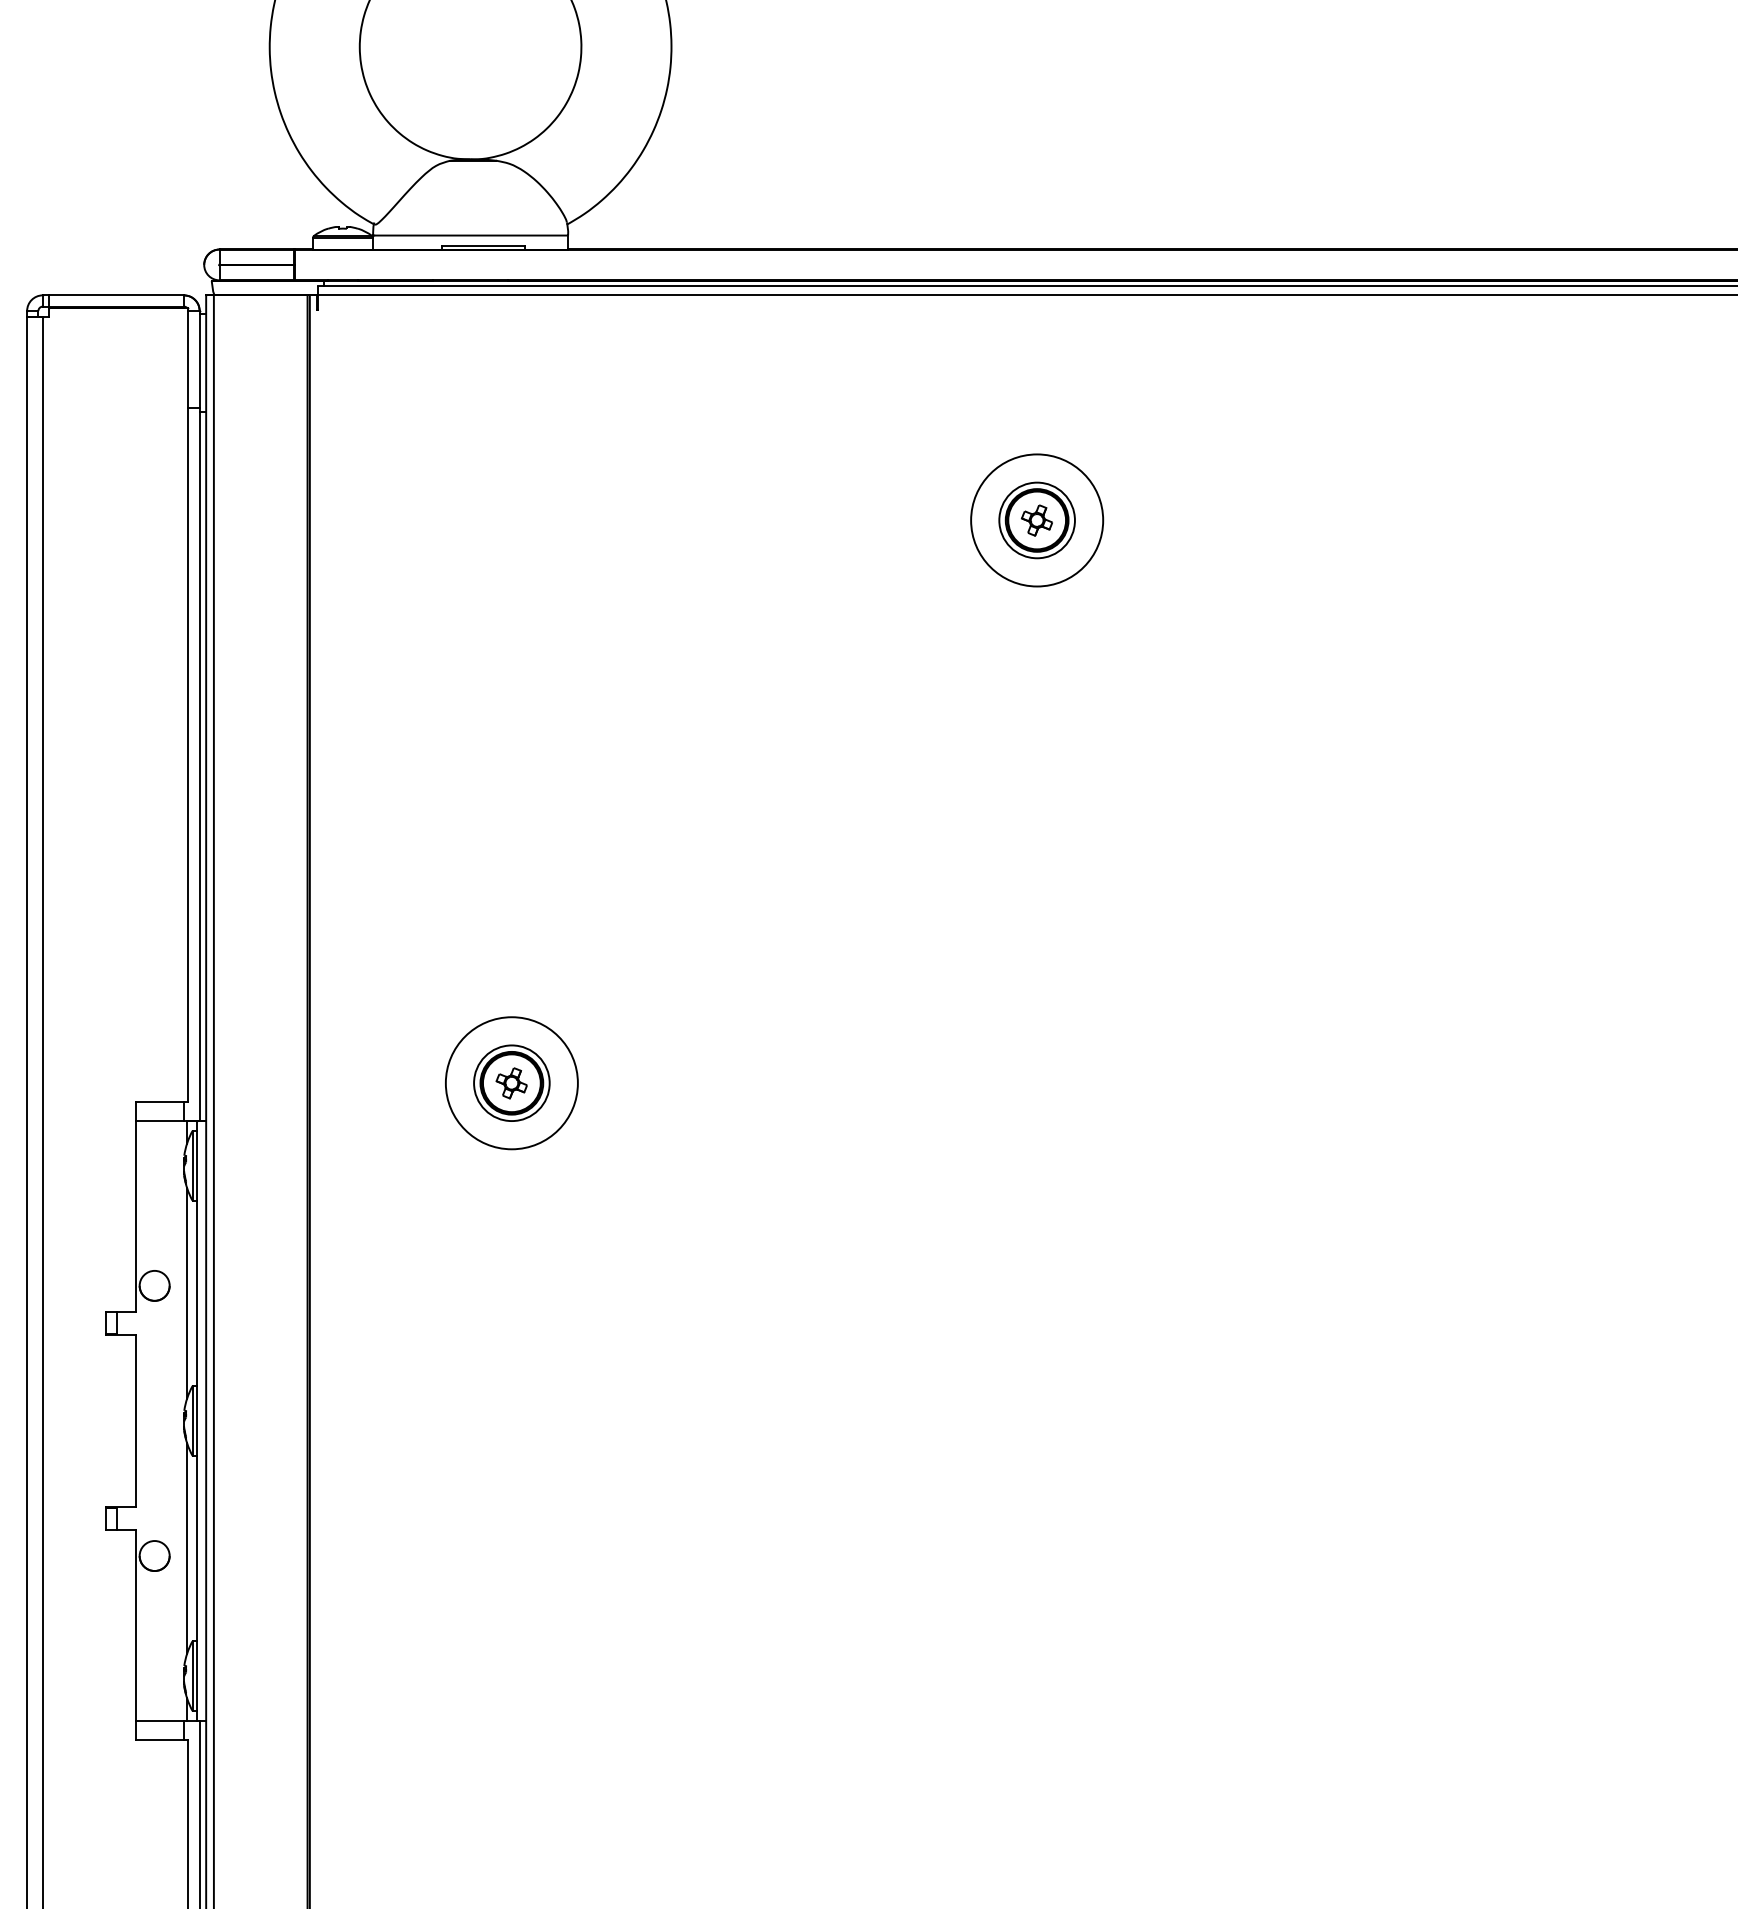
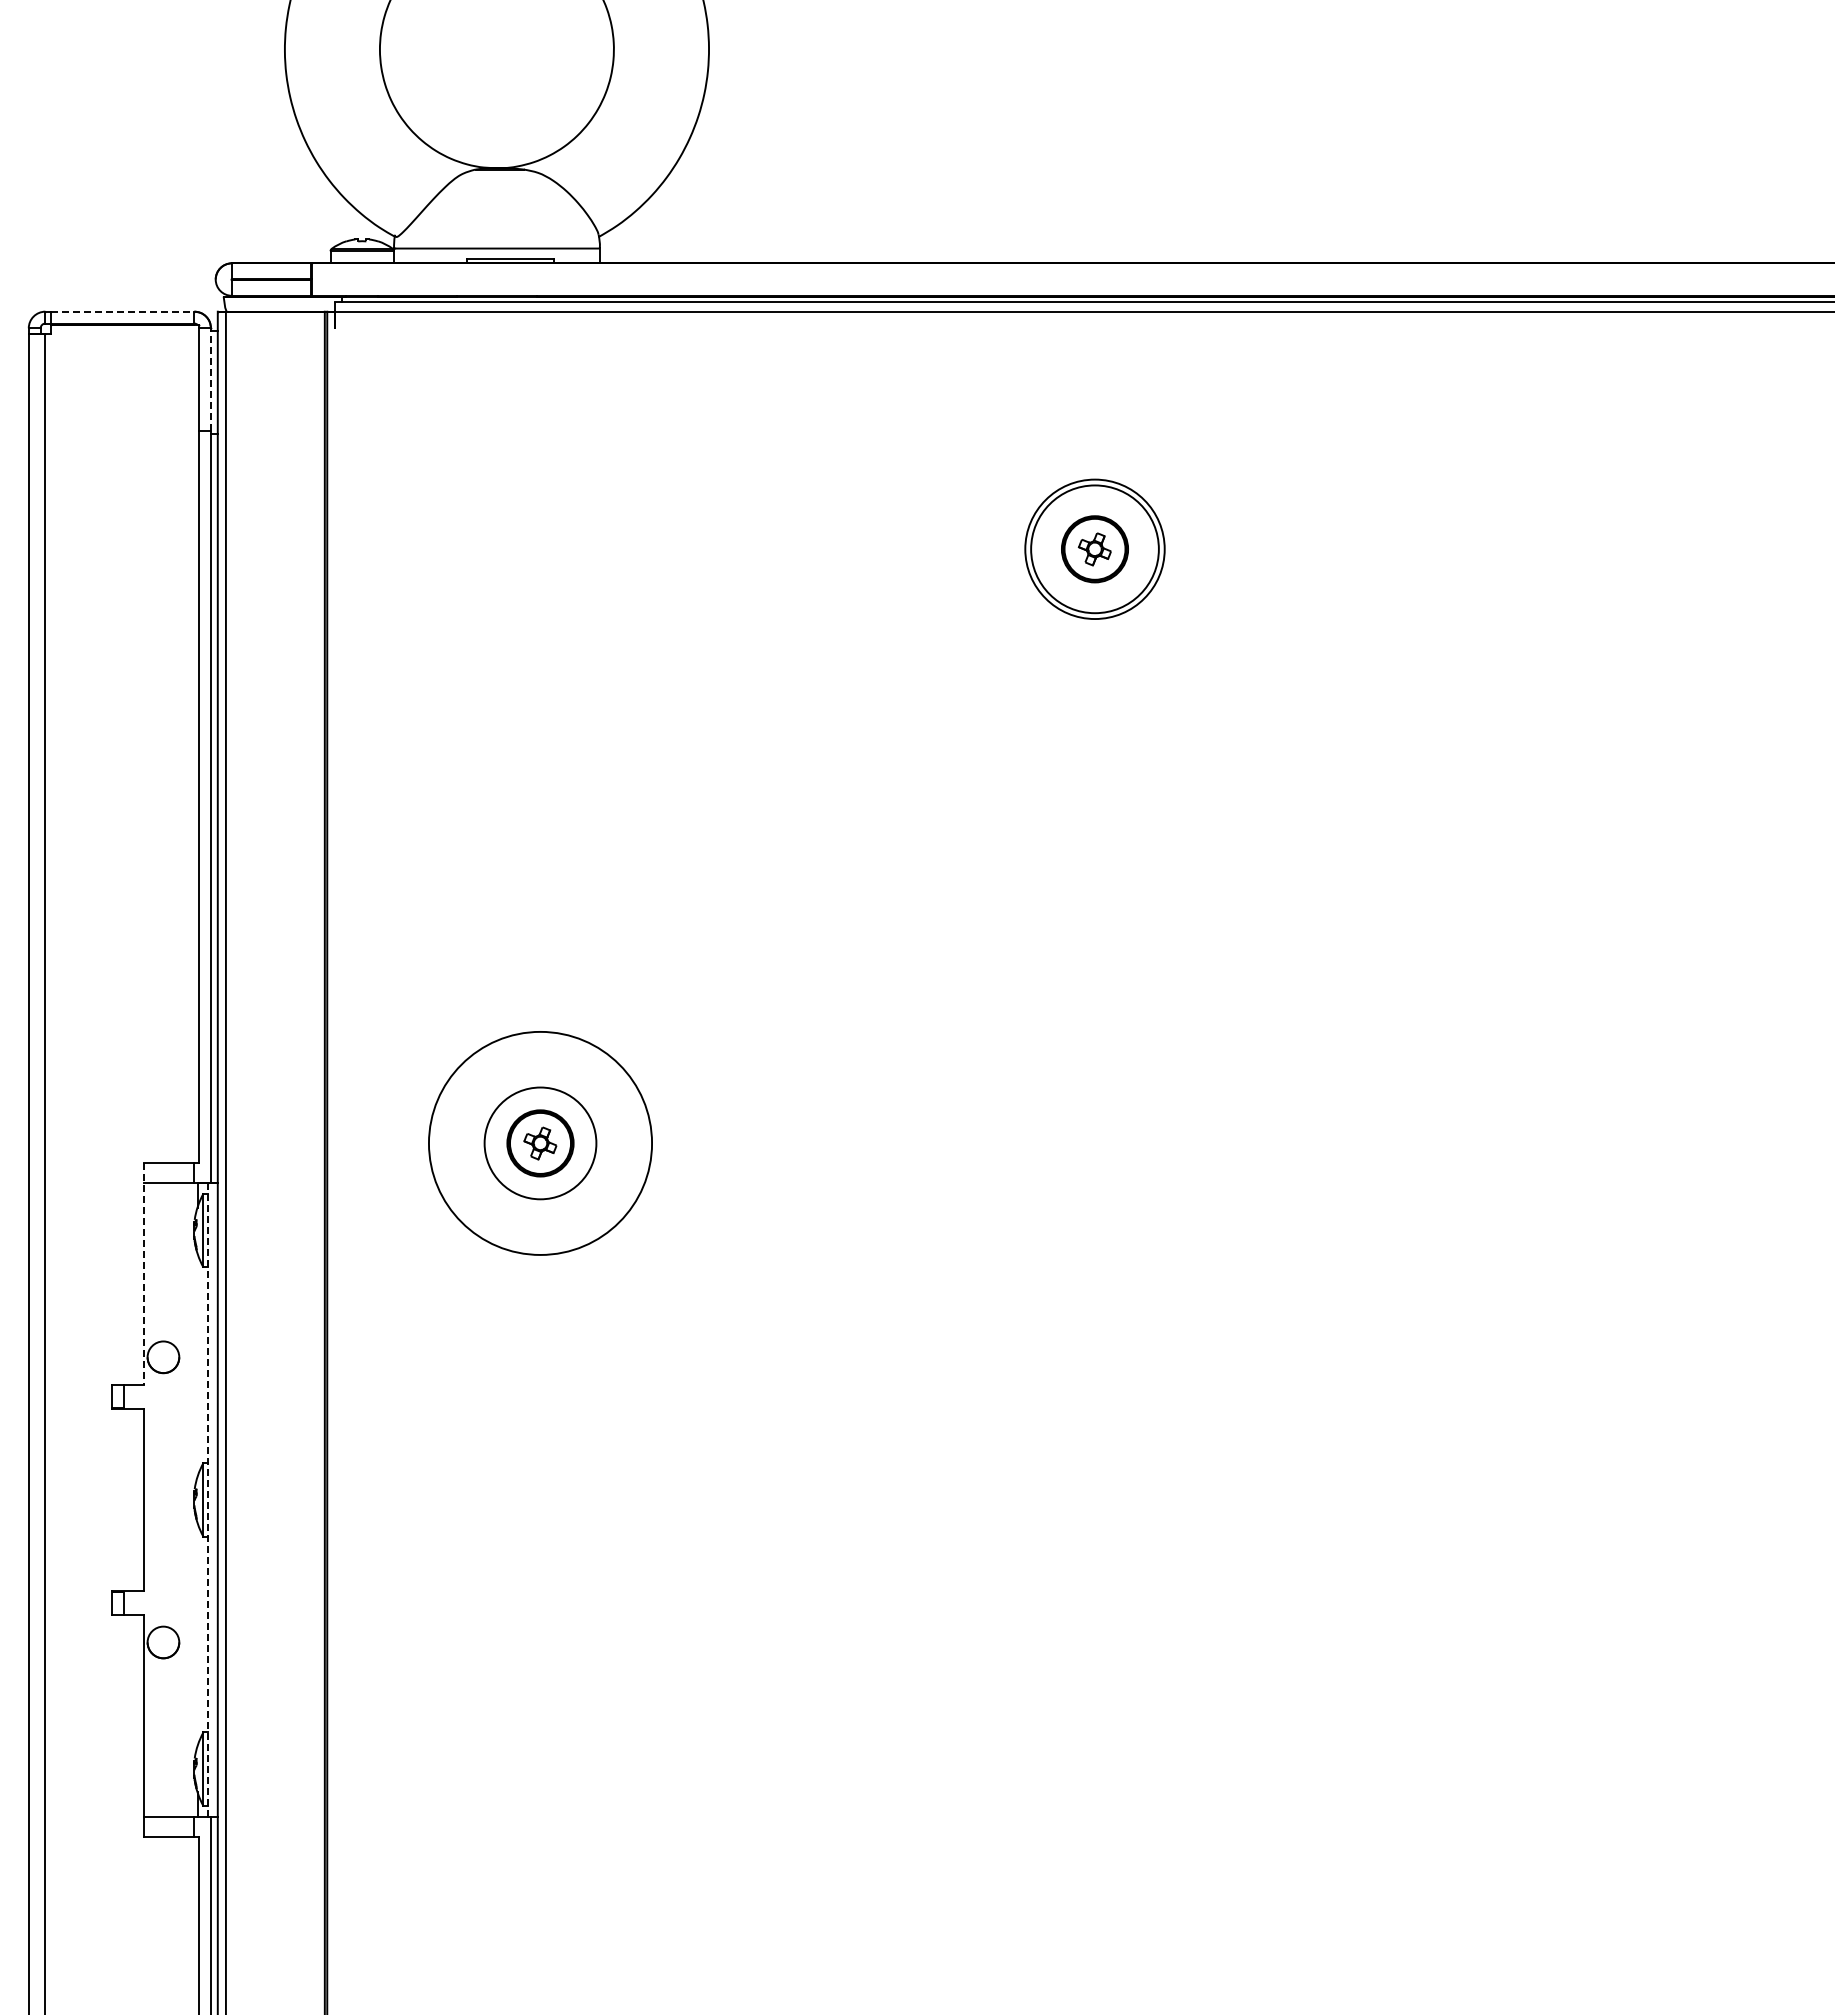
line: (116, 295) -> (123, 311), solid -> dashed
line: (199, 358) -> (210, 378), solid -> dashed
circle: (1036, 520) -> (1094, 549), size x1.6
circle: (511, 1083) -> (540, 1143), size x1.4
circle: (511, 1083) -> (540, 1143), size x1.6
line: (135, 1207) -> (143, 1274), solid -> dashed
line: (186, 1292) -> (197, 1364), removed
line: (196, 1420) -> (207, 1499), solid -> dashed
line: (186, 1548) -> (197, 1634), removed

